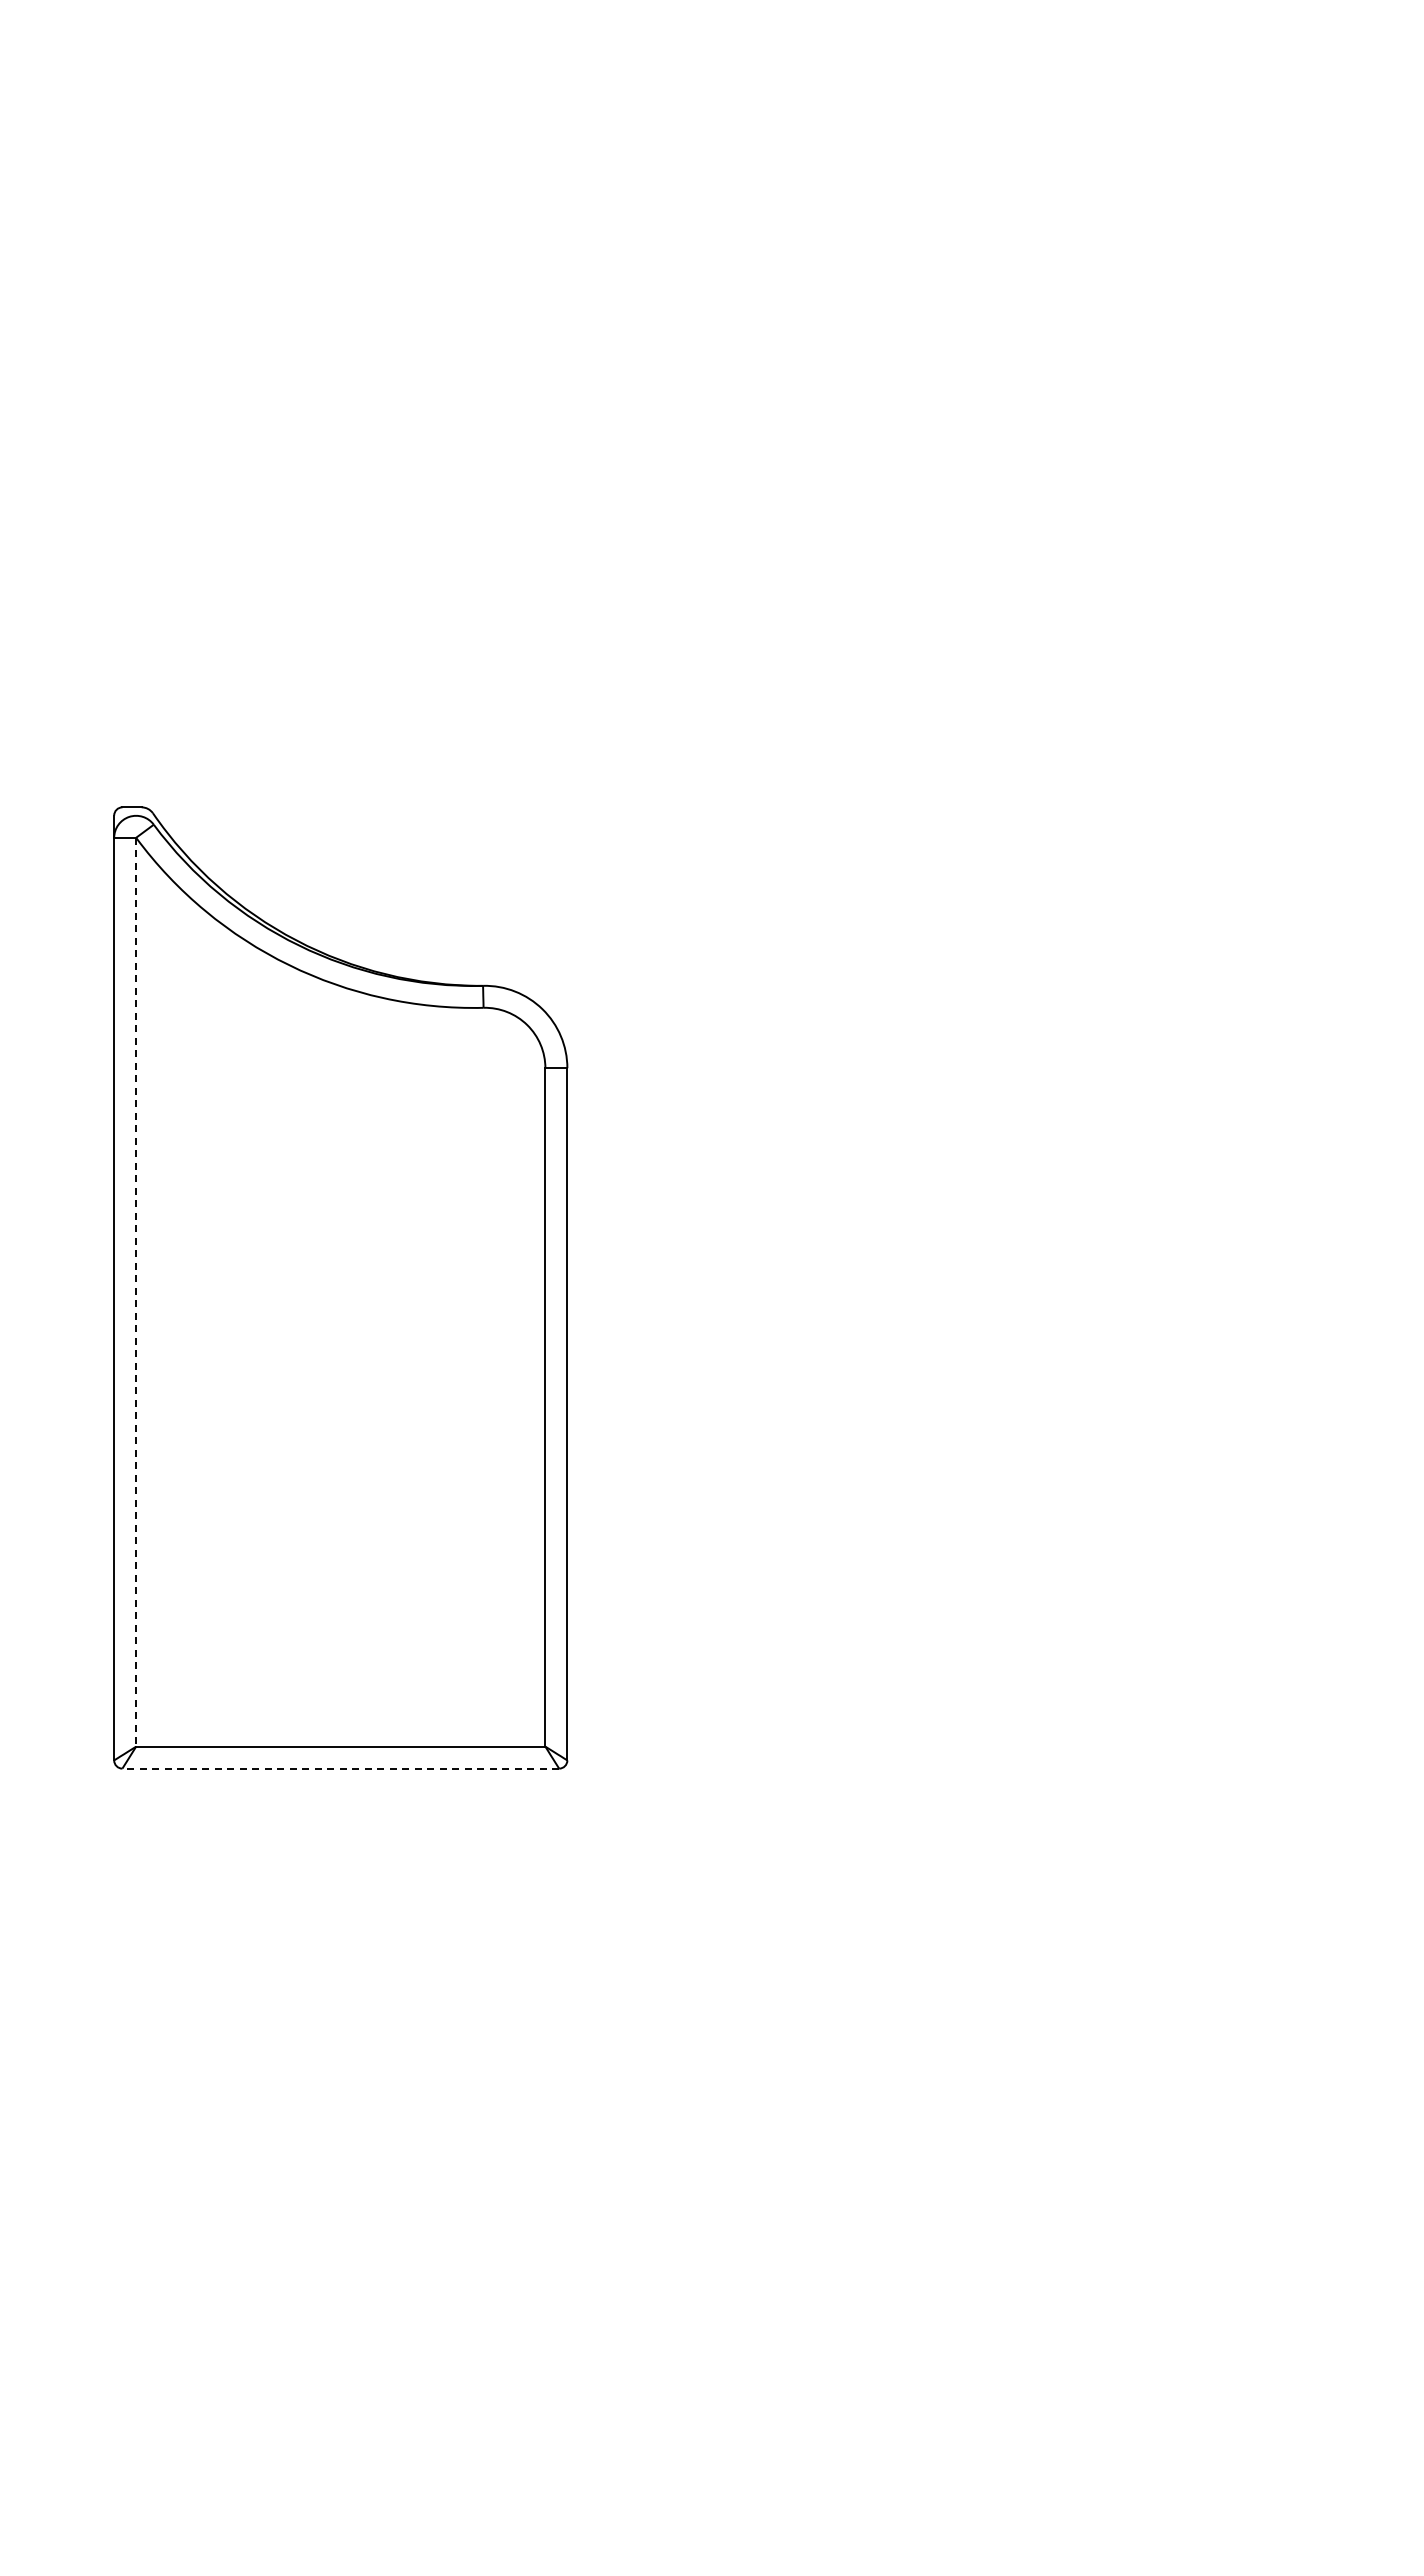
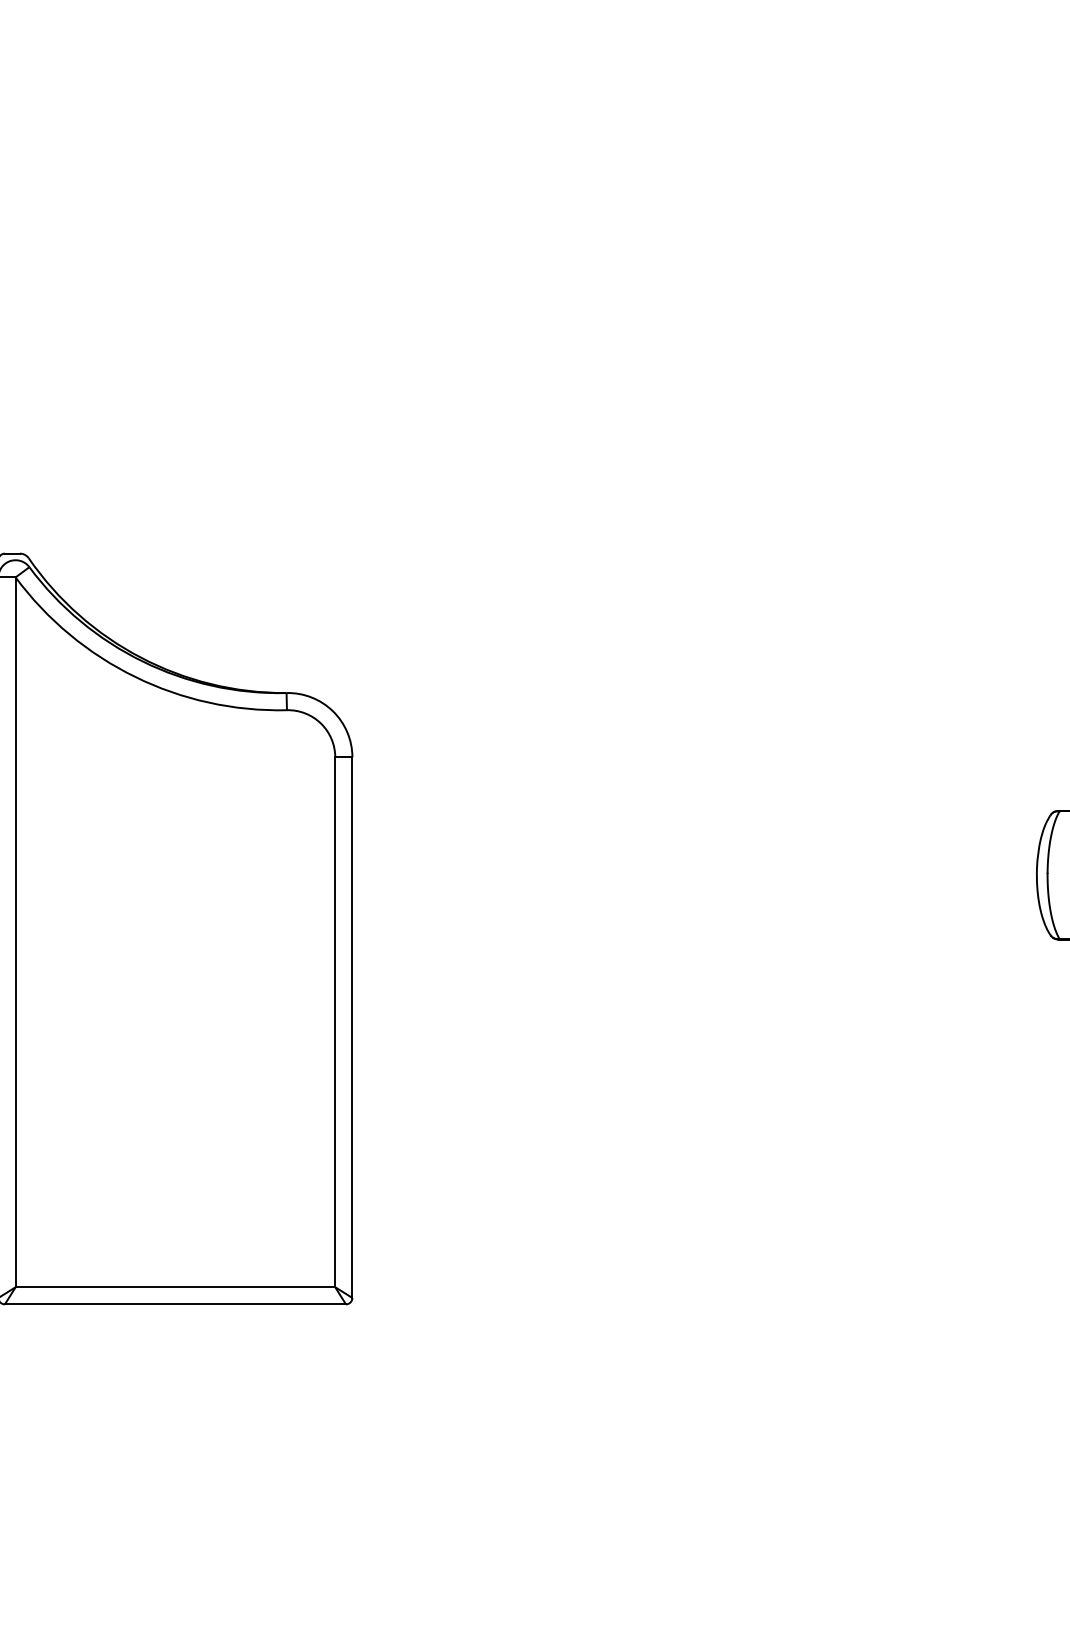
line: (136, 1292) -> (15, 932), dashed -> solid
line: (340, 1768) -> (175, 1304), dashed -> solid

